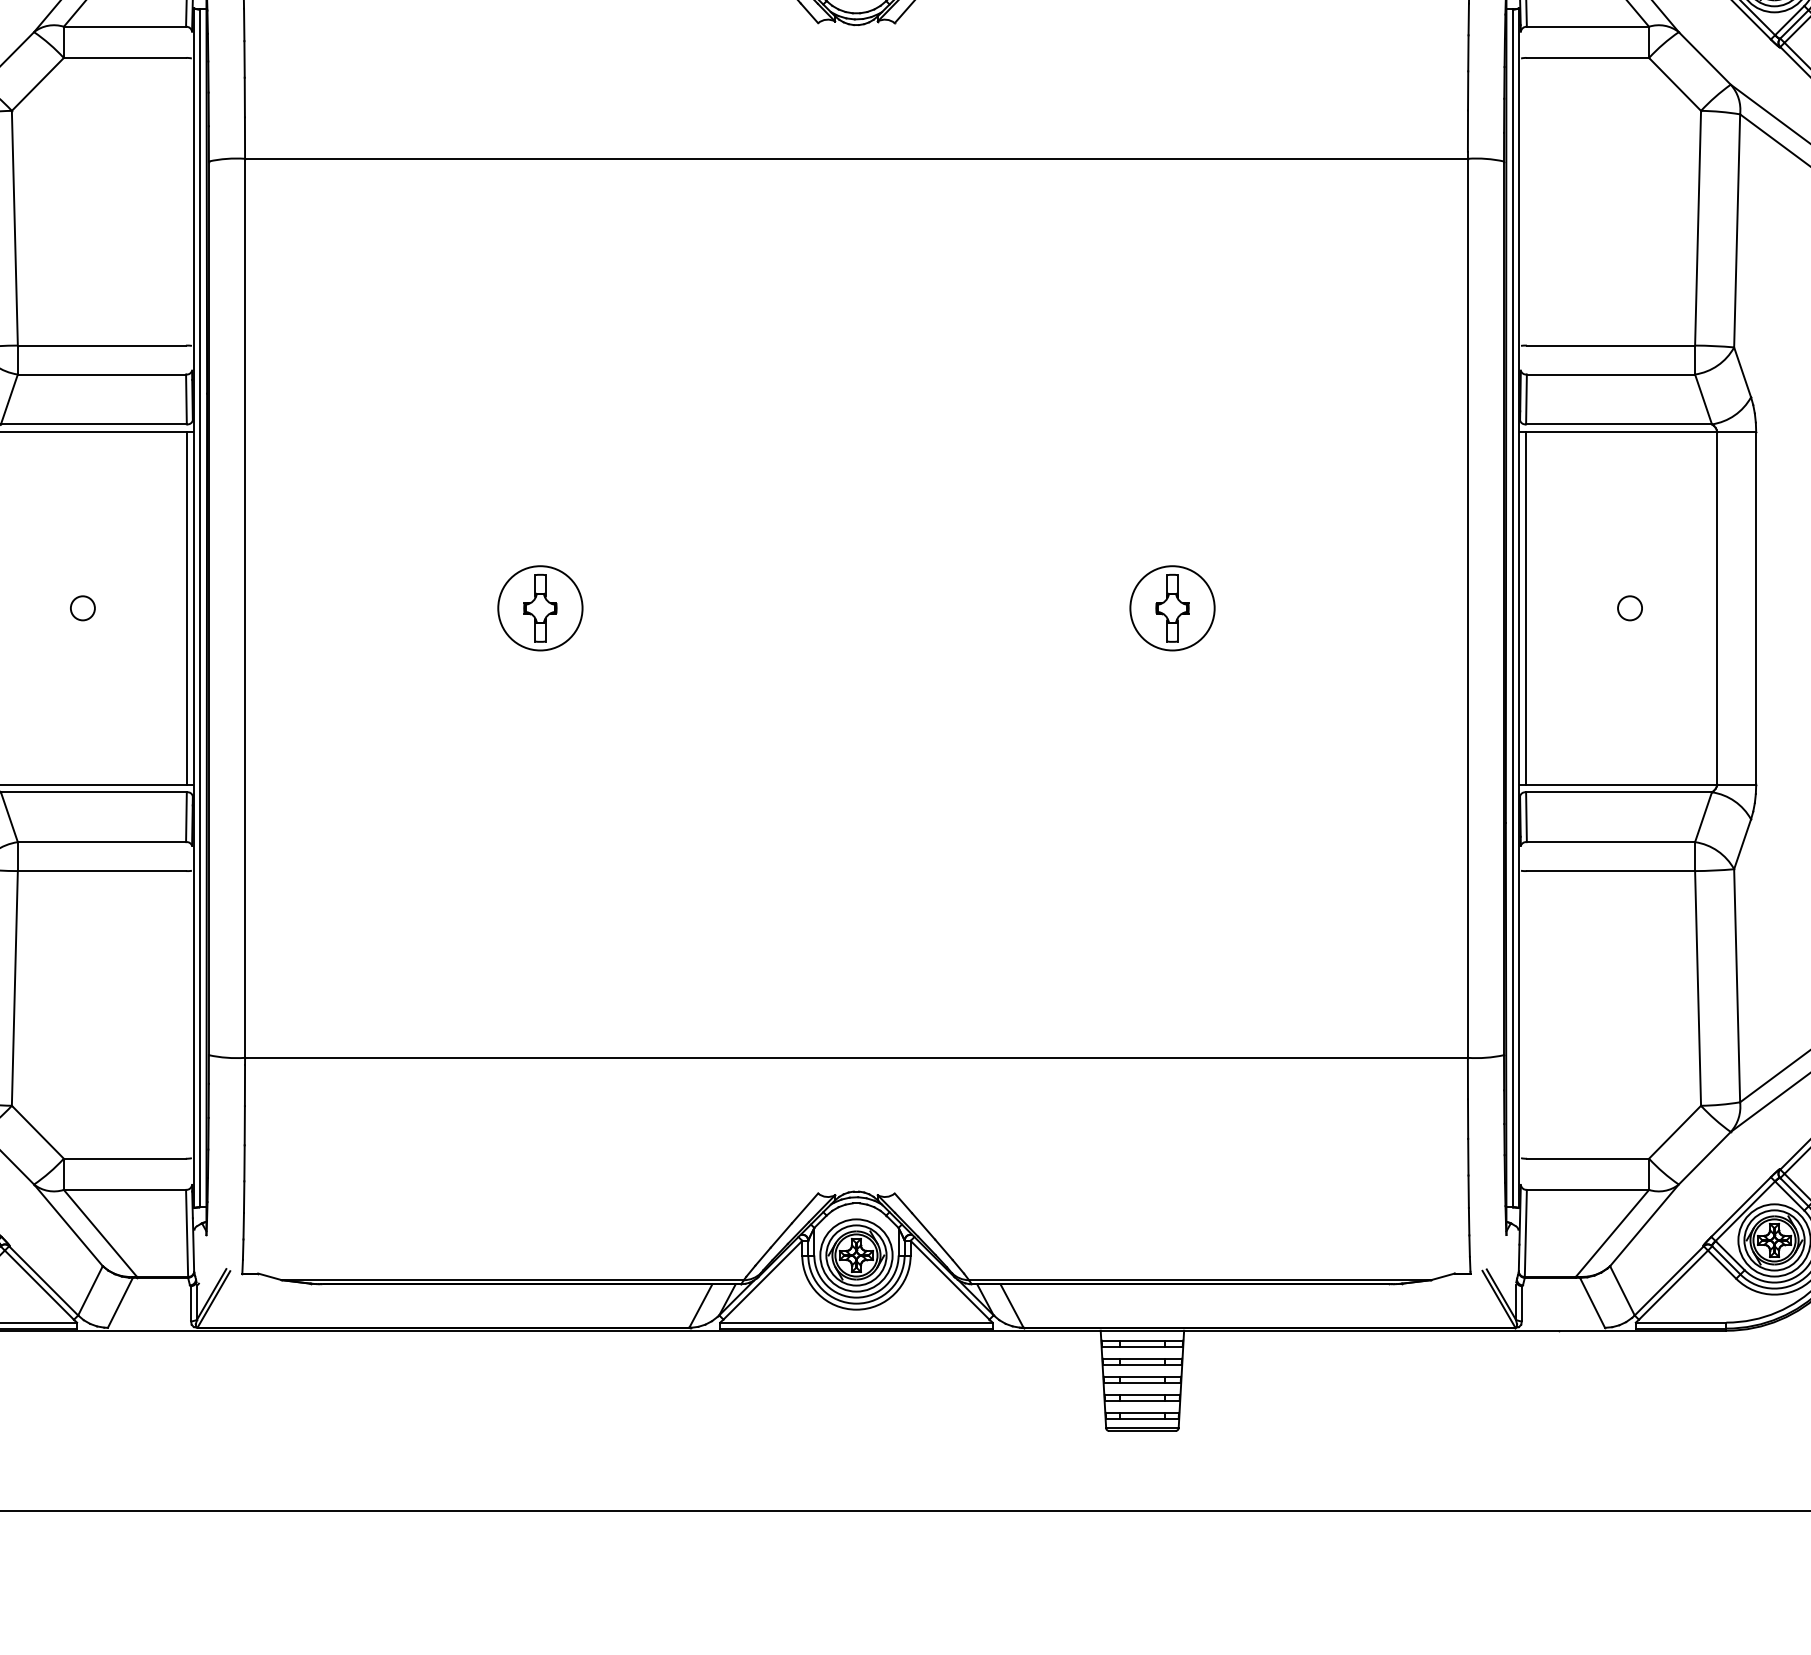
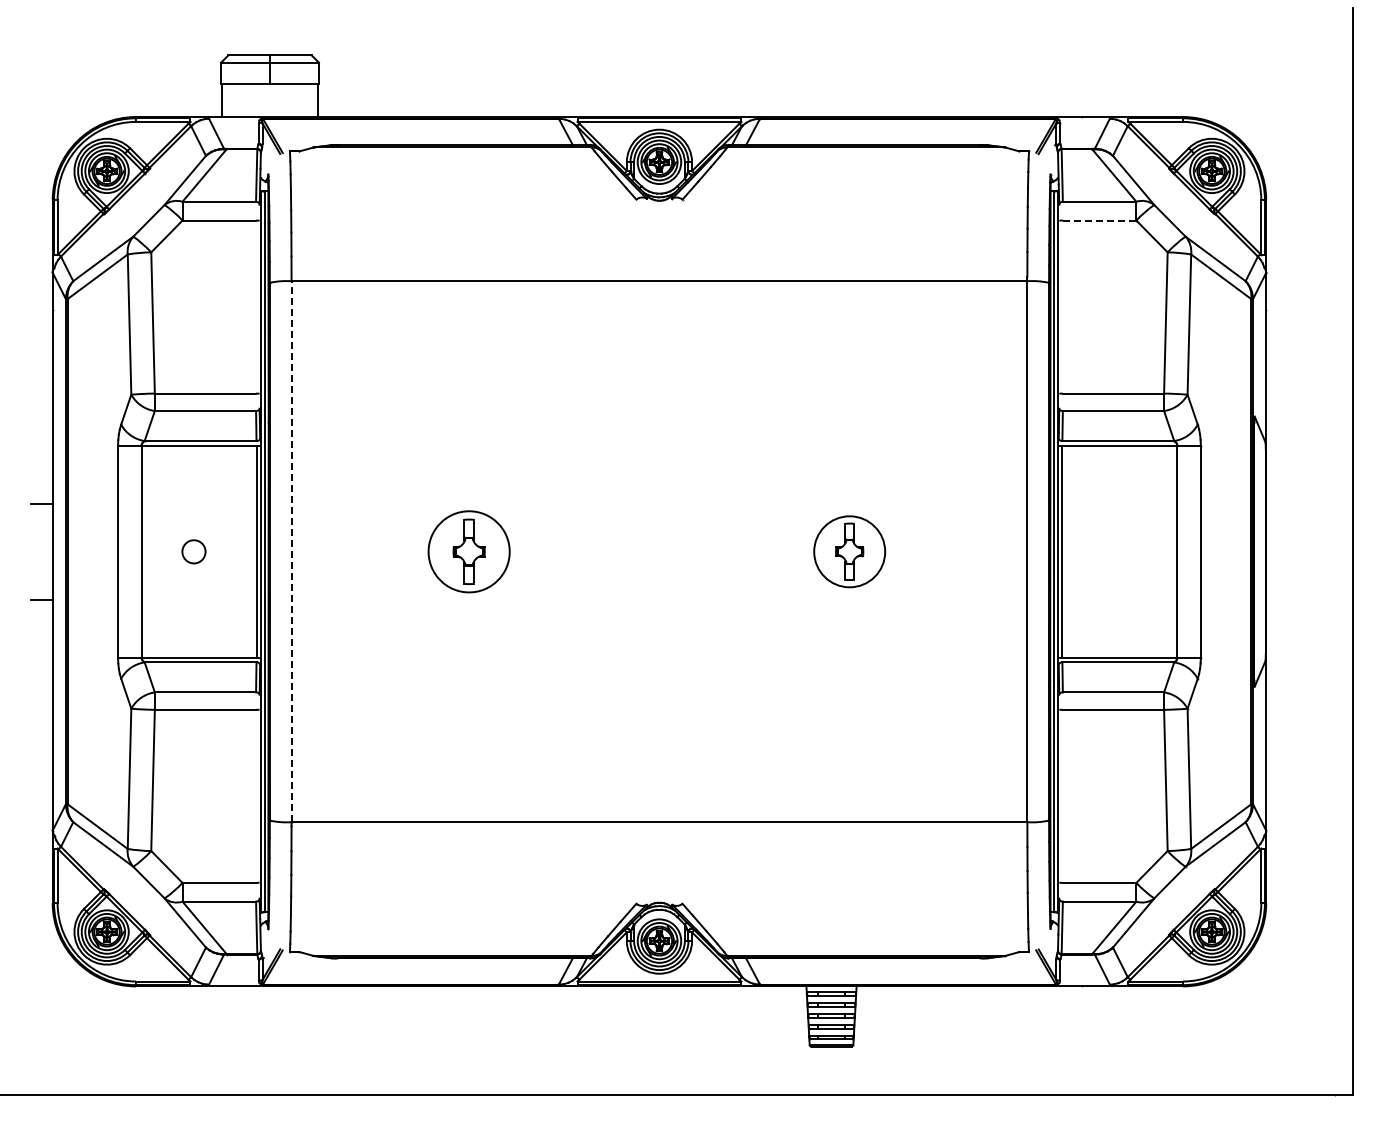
line: (1587, 57) -> (1099, 220), solid -> dashed
circle: (82, 607) -> (193, 551), size x1.6
line: (244, 607) -> (291, 551), solid -> dashed
part: (540, 607) -> (469, 551), size x1.6
part: (1172, 607) -> (849, 551), size x1.4
circle: (1629, 607) -> (1124, 551), removed

